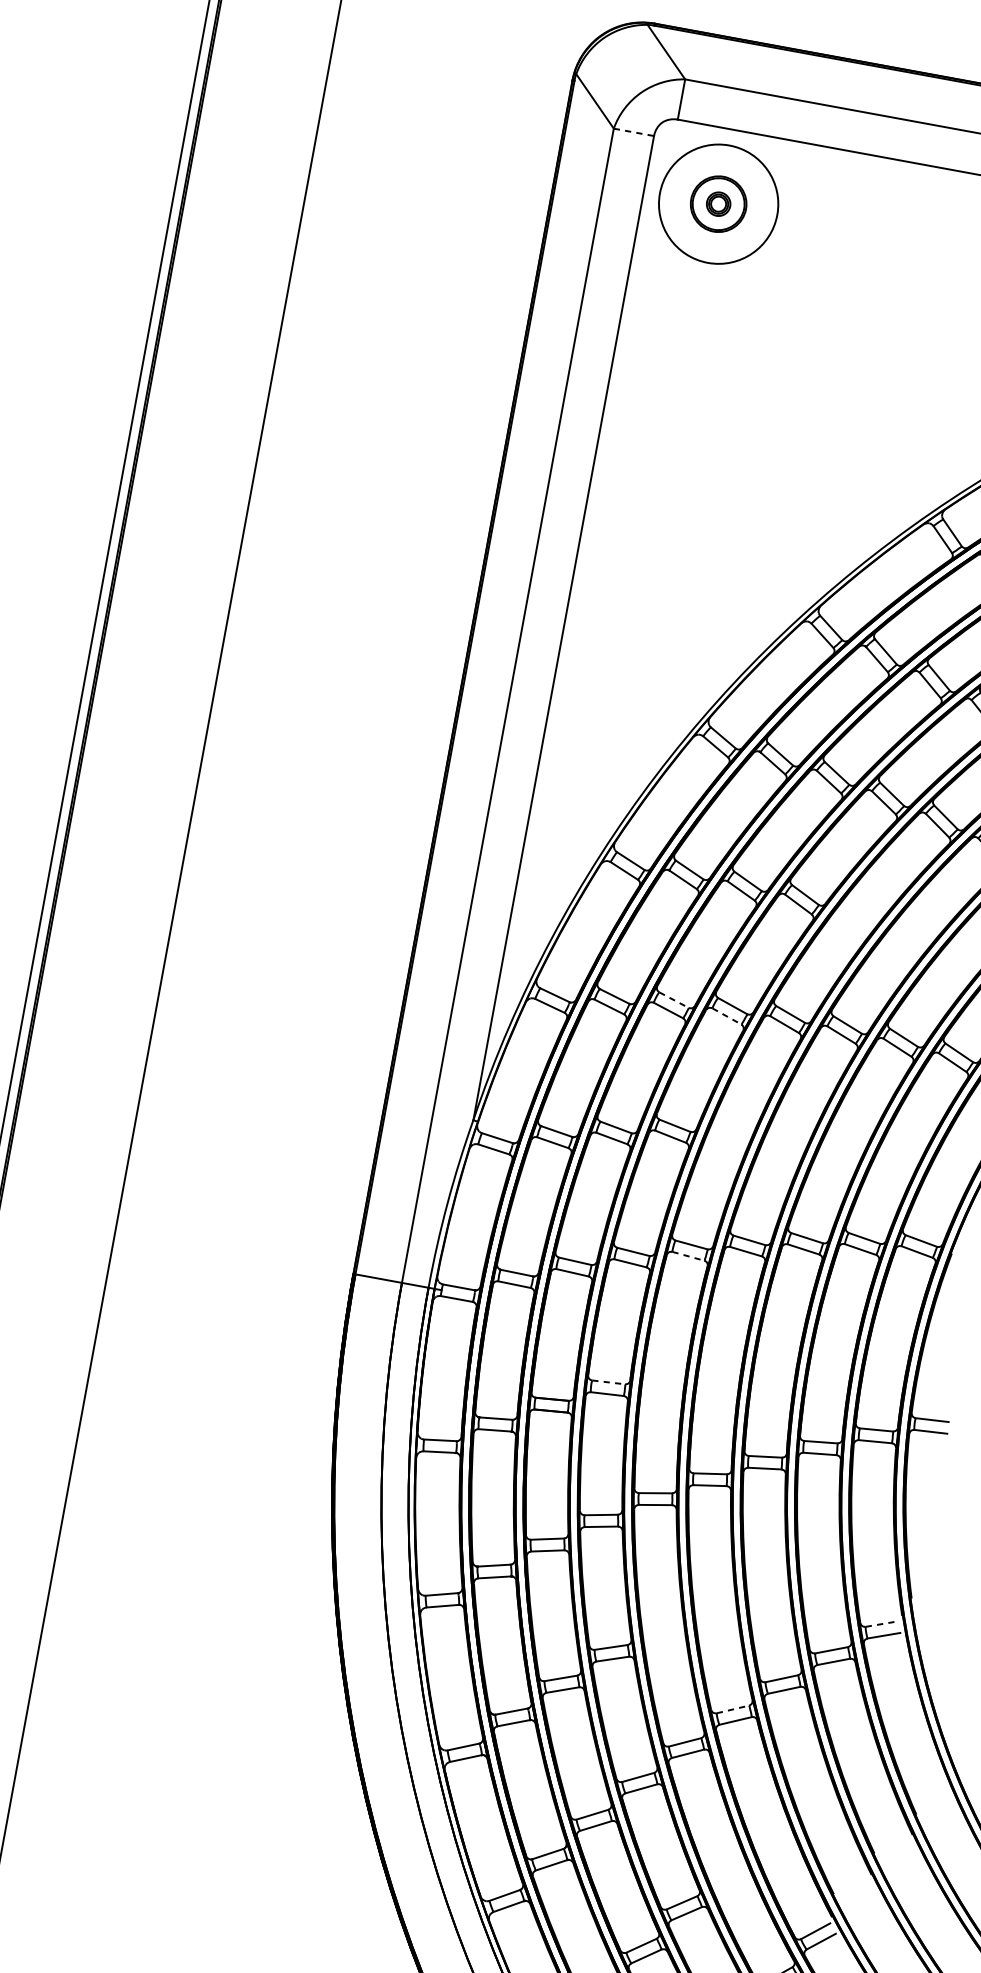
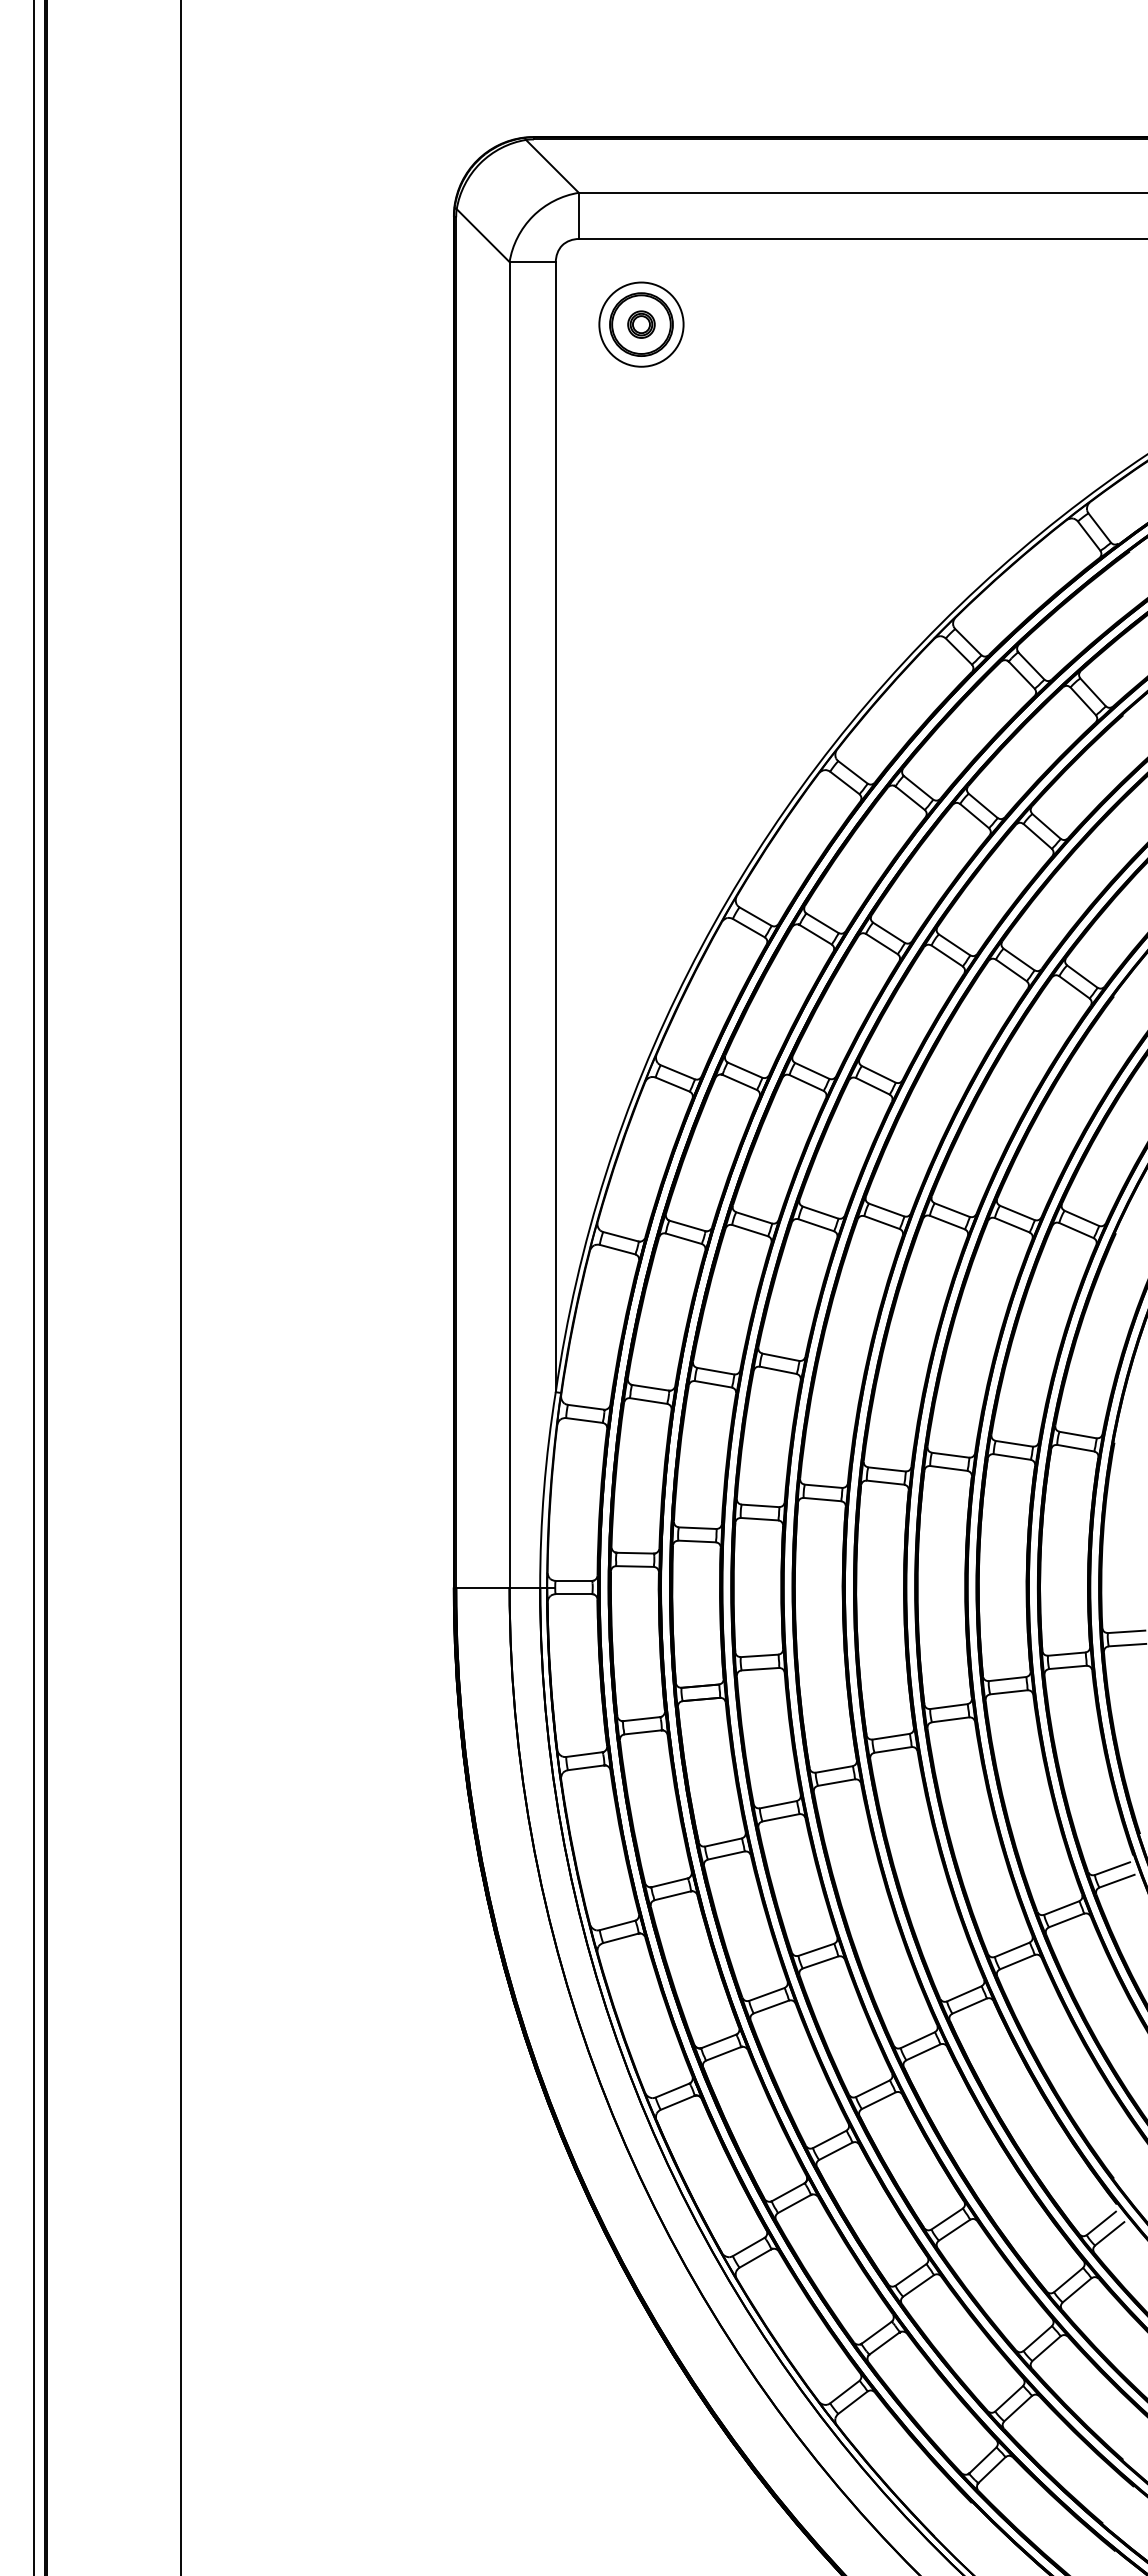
line: (634, 132) -> (533, 262), dashed -> solid
circle: (718, 204) -> (641, 324), size x0.62
line: (674, 999) -> (754, 1217), dashed -> solid
line: (727, 1016) -> (816, 1225), dashed -> solid
line: (688, 1256) -> (822, 1499), dashed -> solid
line: (608, 1382) -> (759, 1655), dashed -> solid
line: (882, 1623) -> (1112, 1868), dashed -> solid
line: (733, 1709) -> (964, 1993), dashed -> solid

